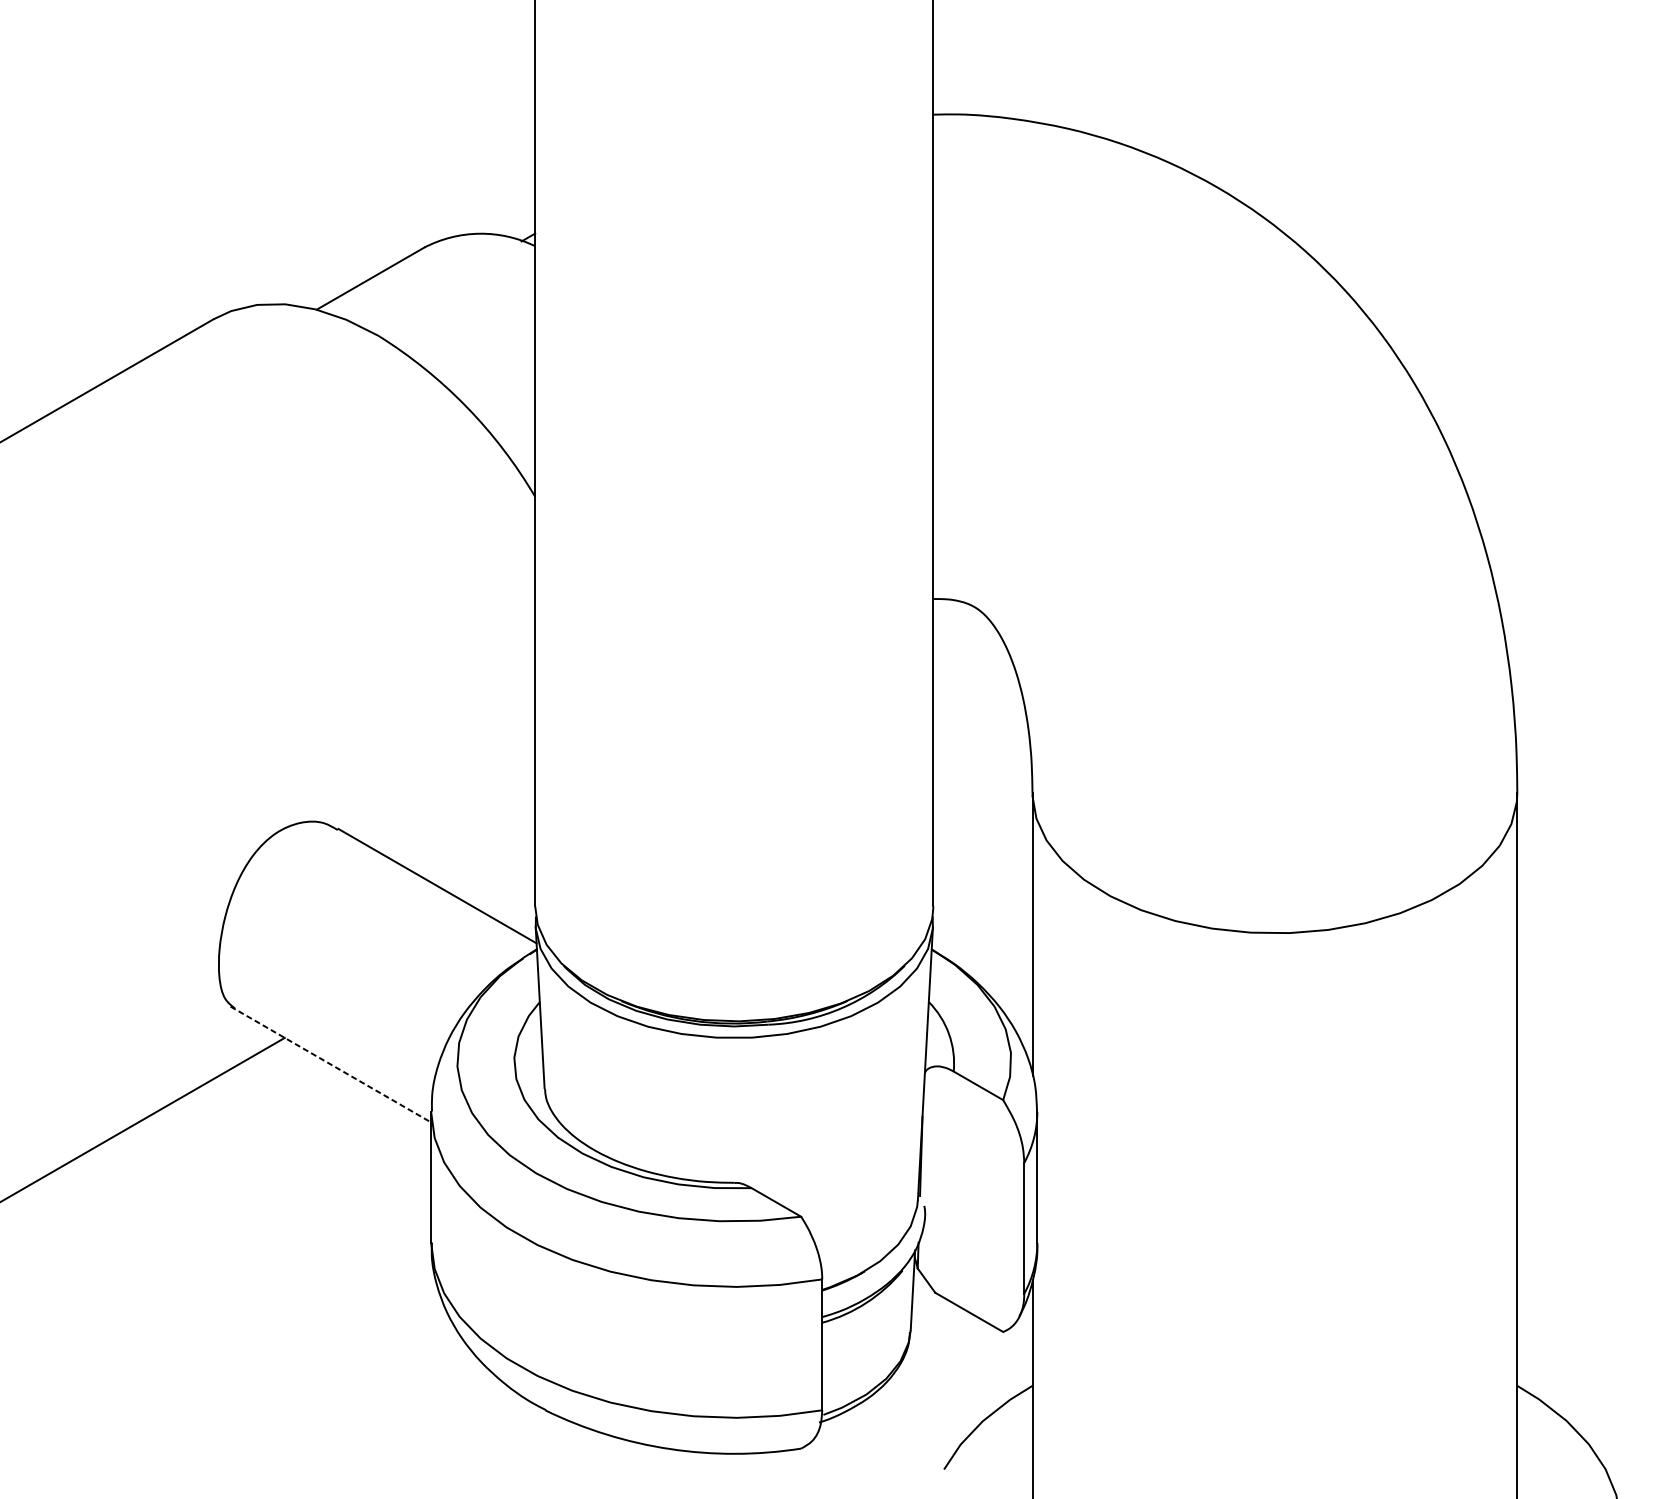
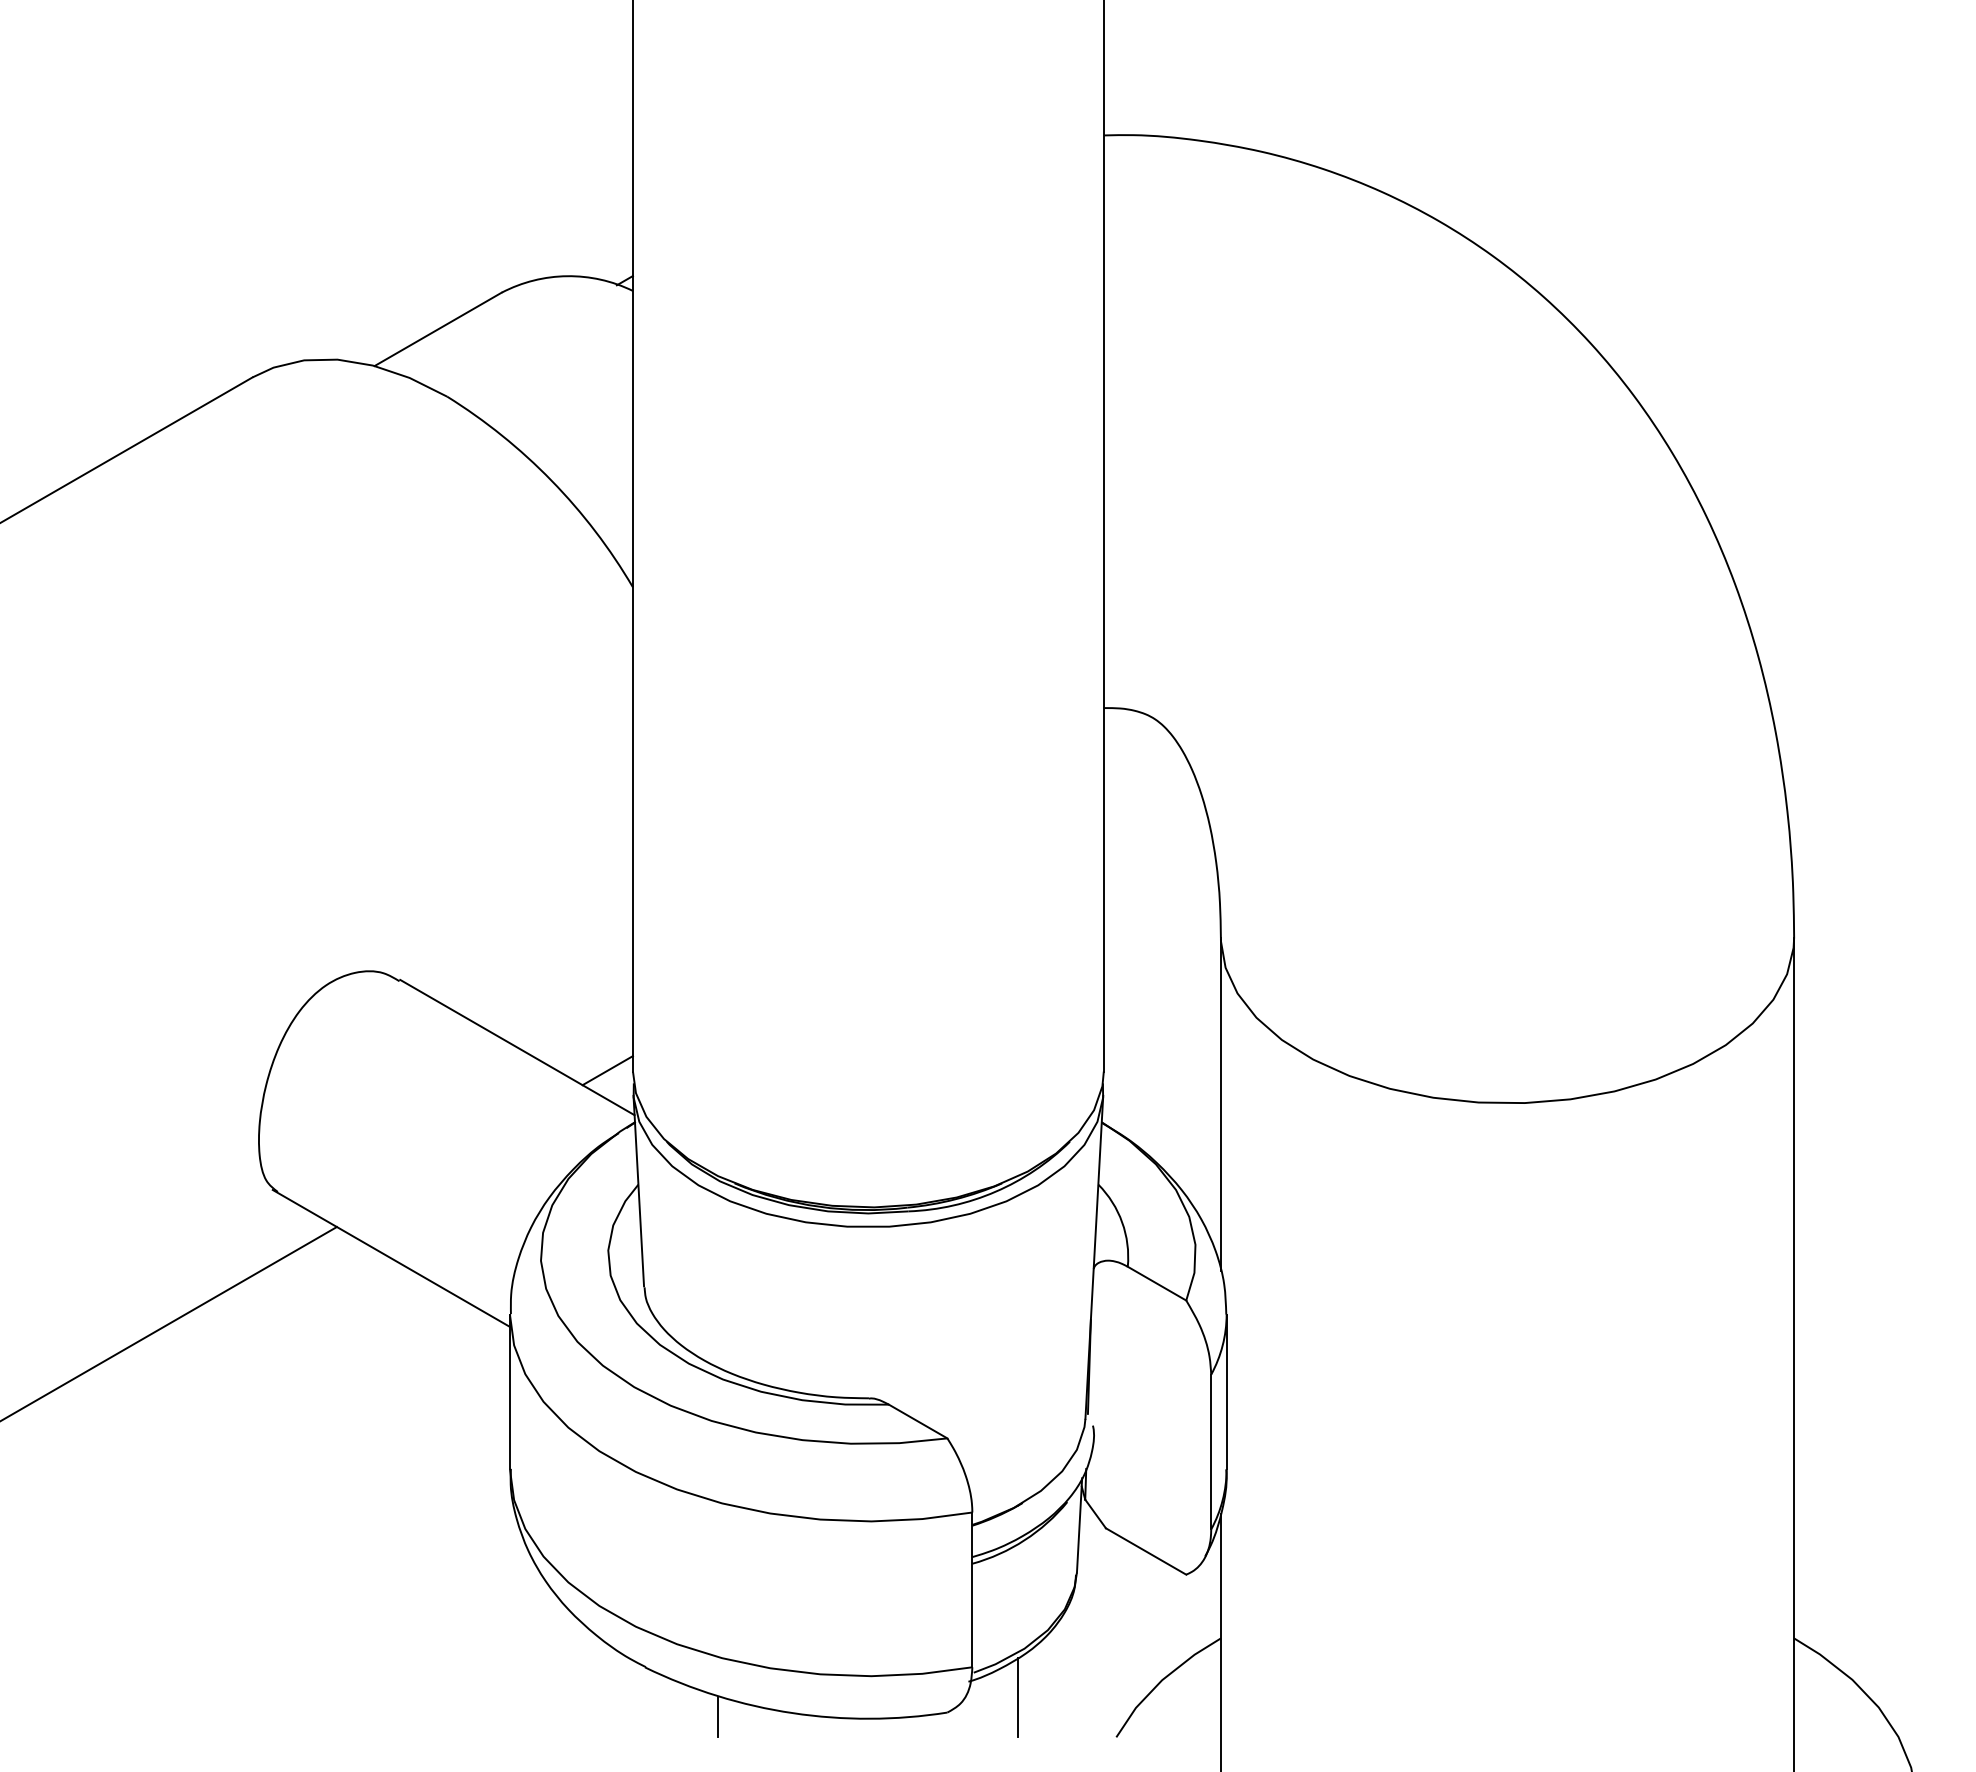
line: (513, 905) -> (607, 1070), added
line: (330, 1064) -> (391, 1258), dashed -> solid
line: (861, 1435) -> (1018, 1696), added
line: (607, 1451) -> (718, 1716), added

